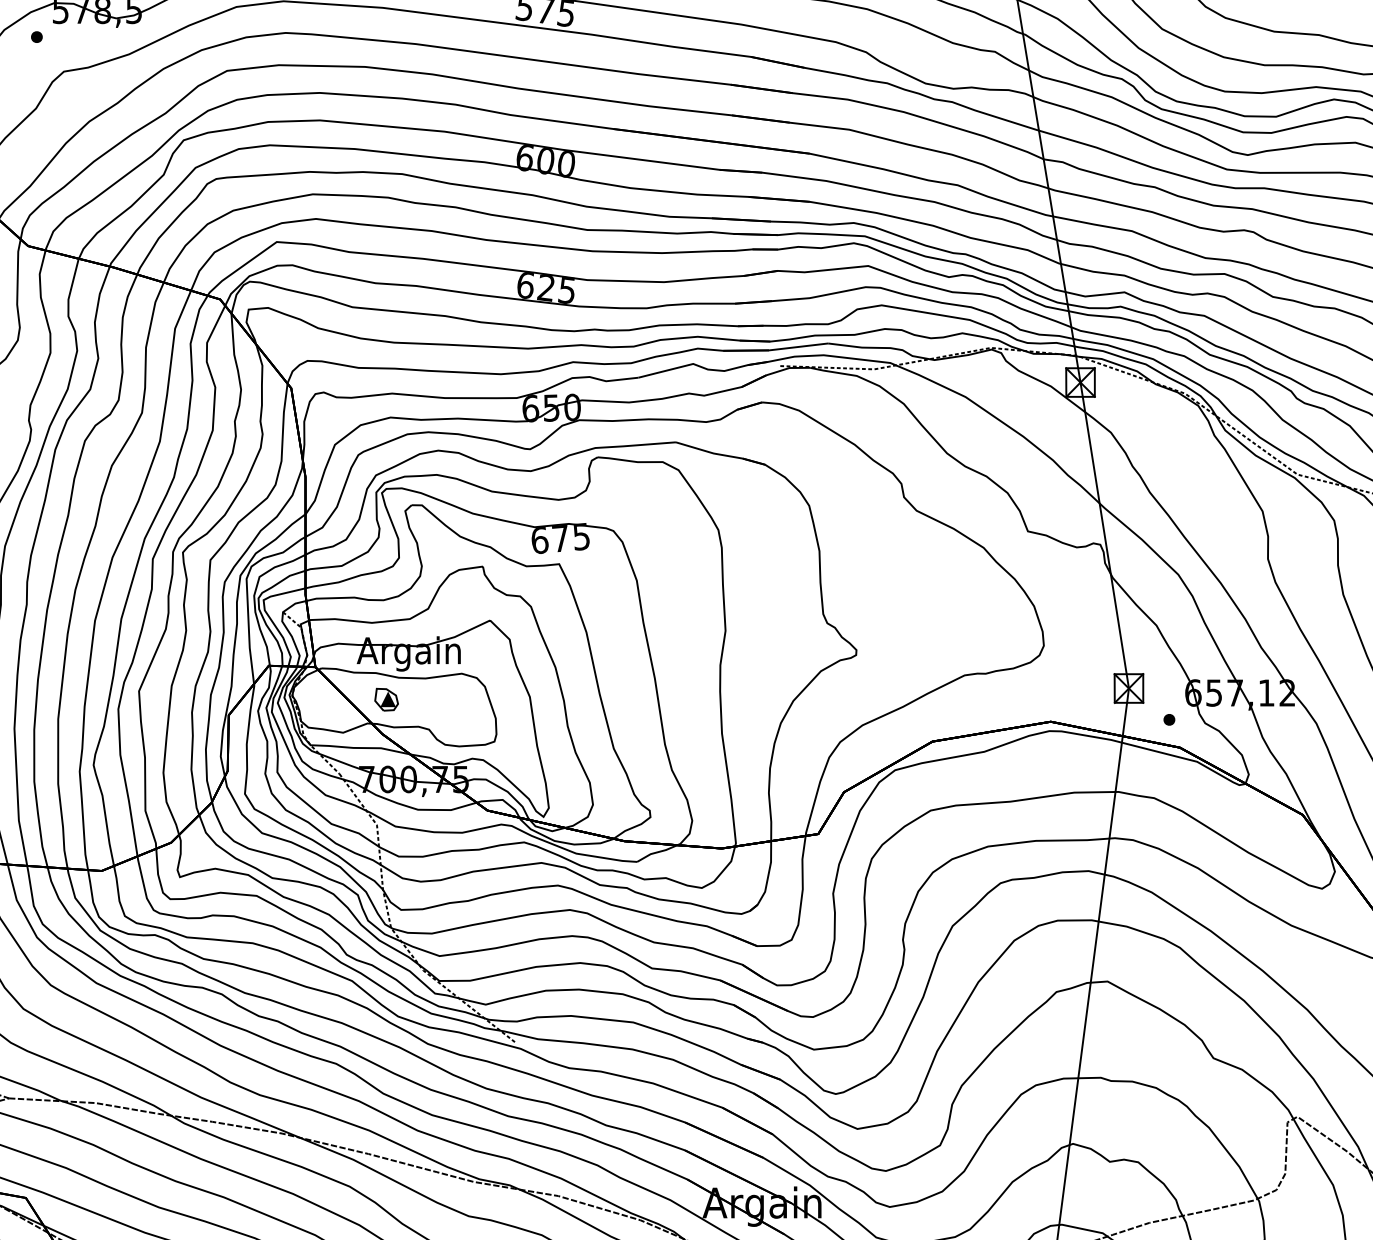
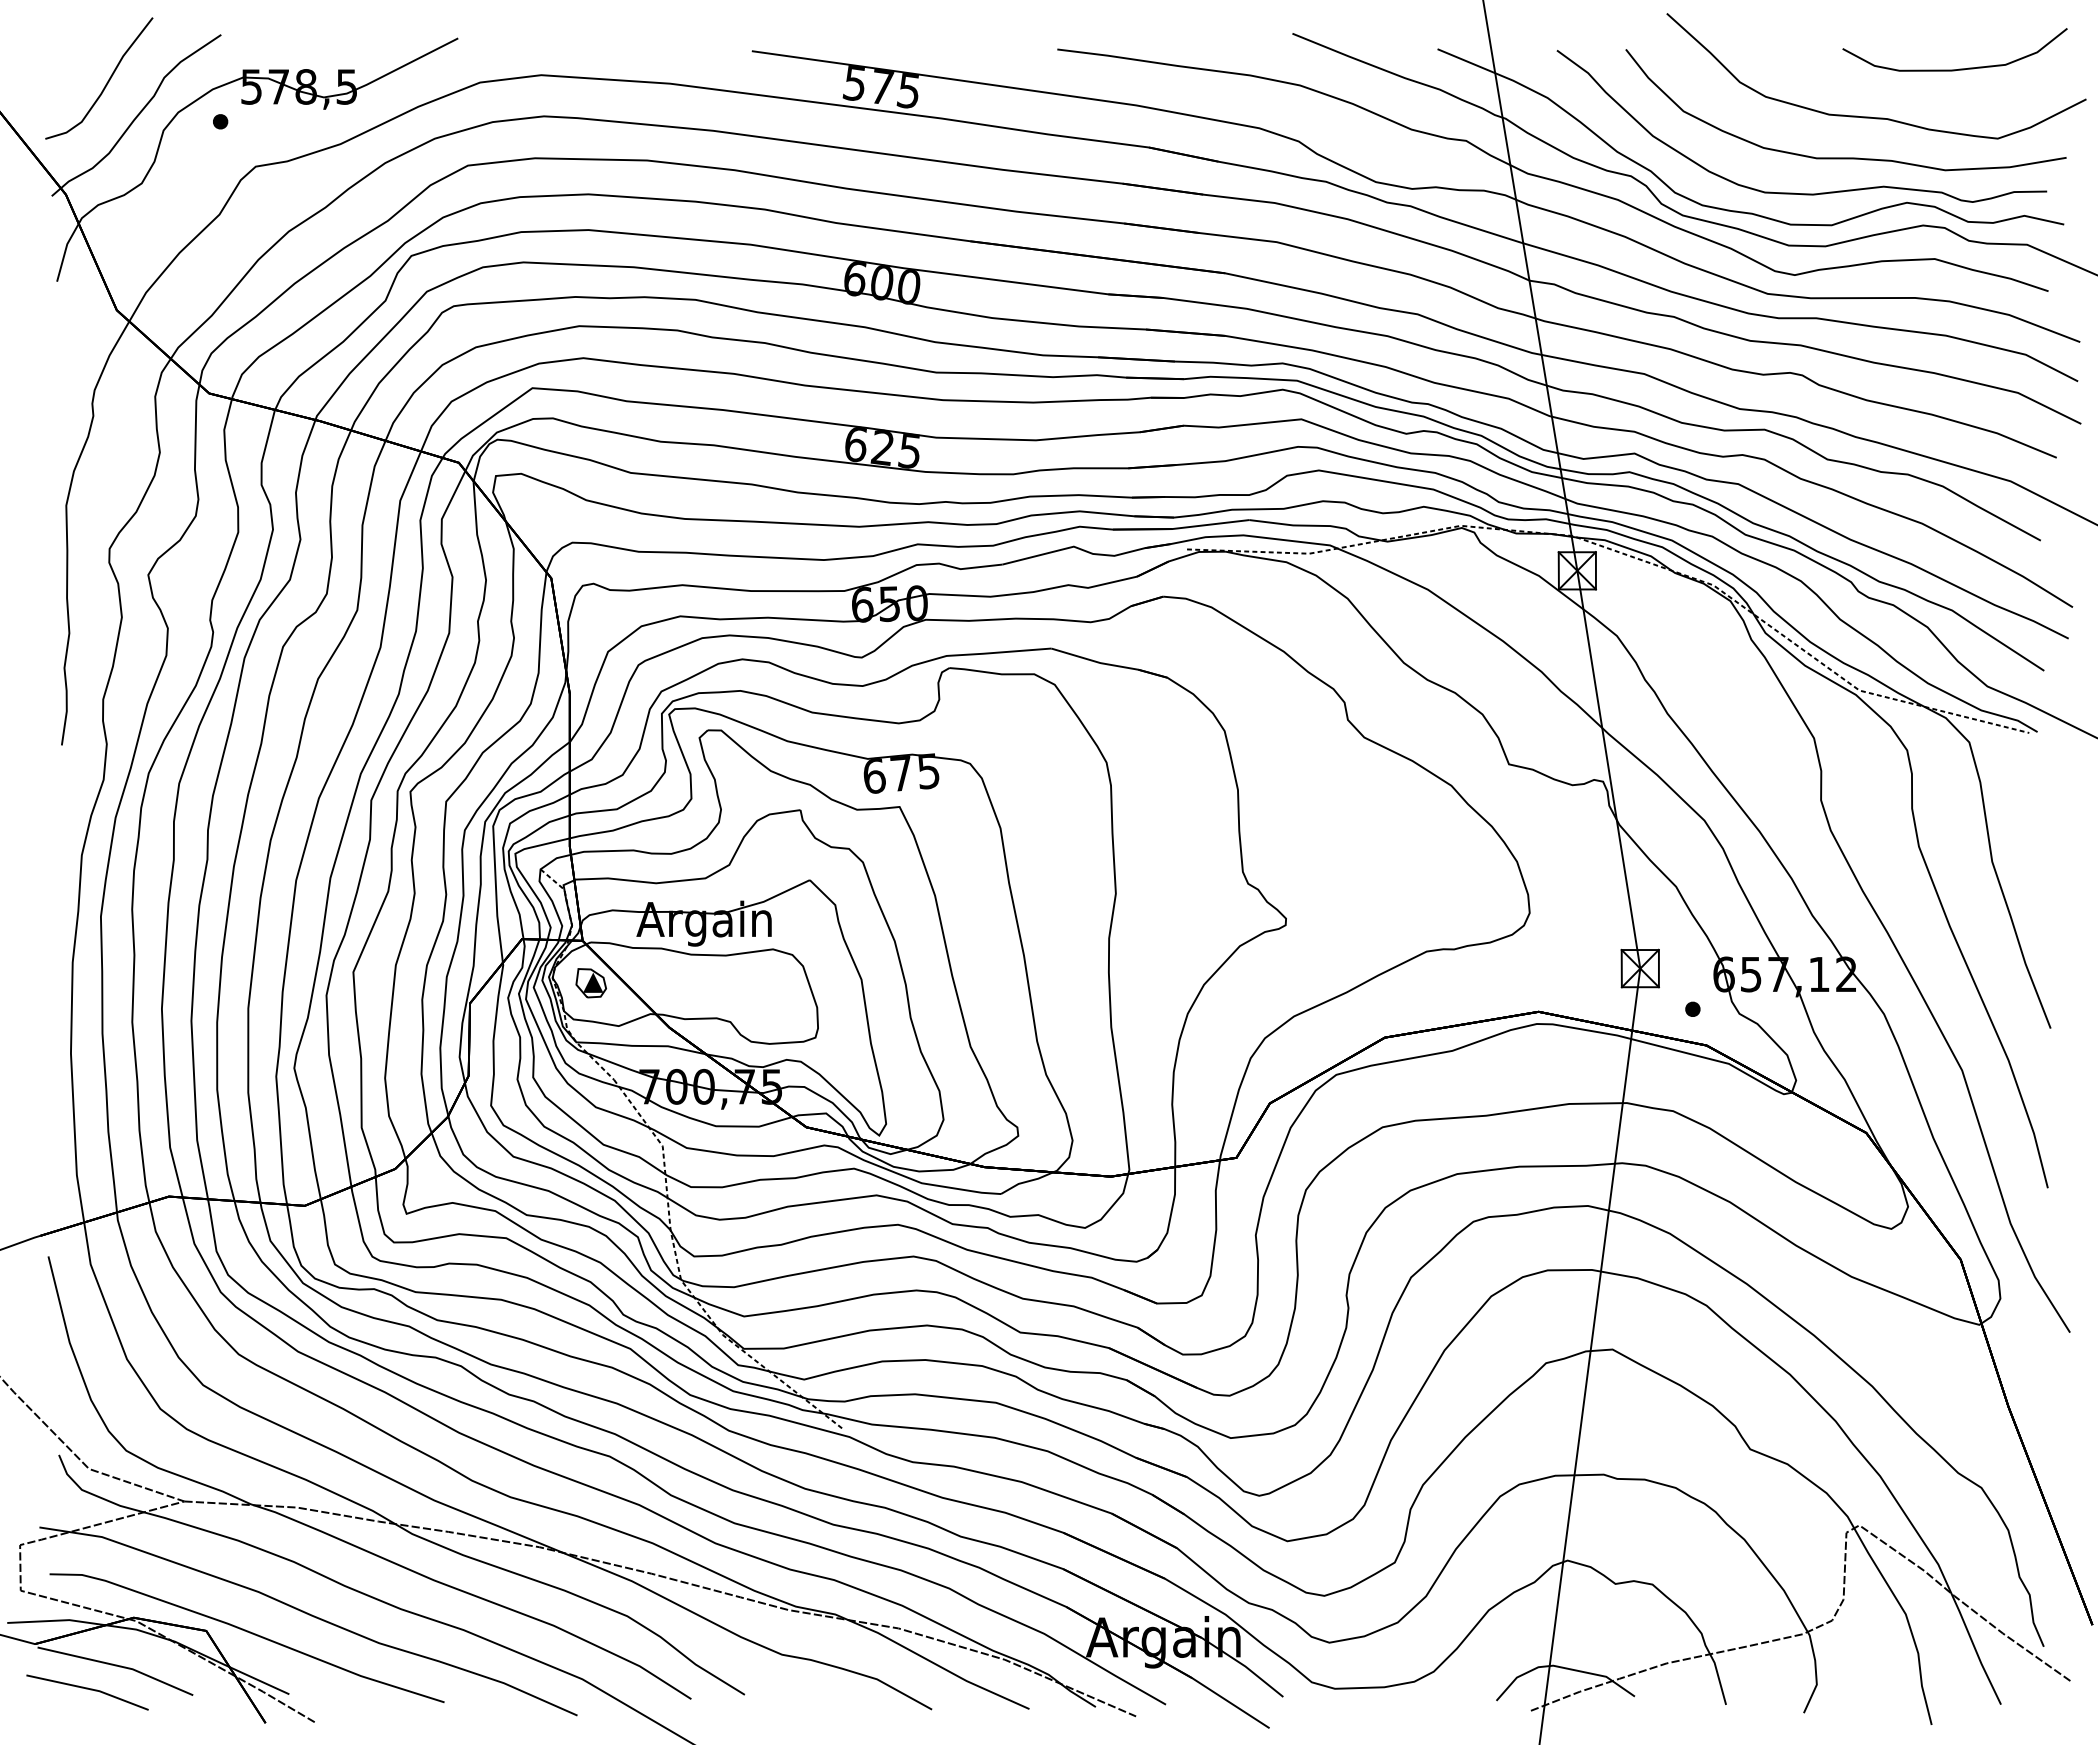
part: (386, 699) -> (590, 983), moved

